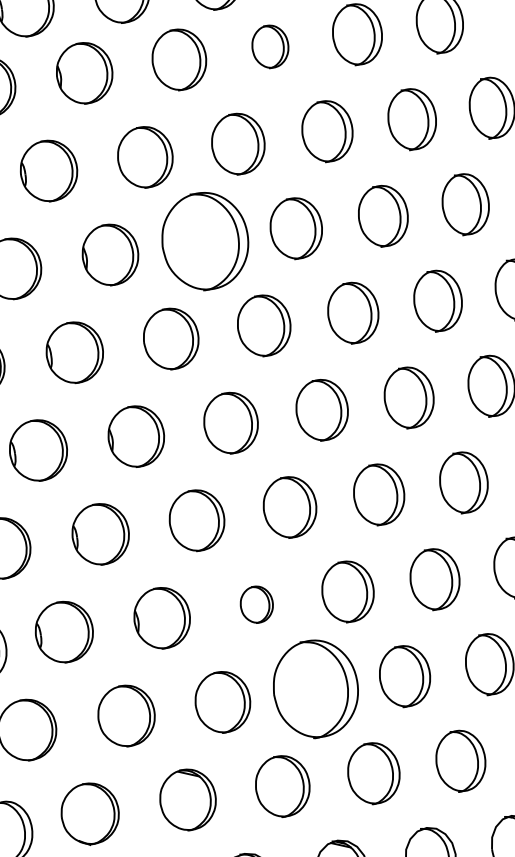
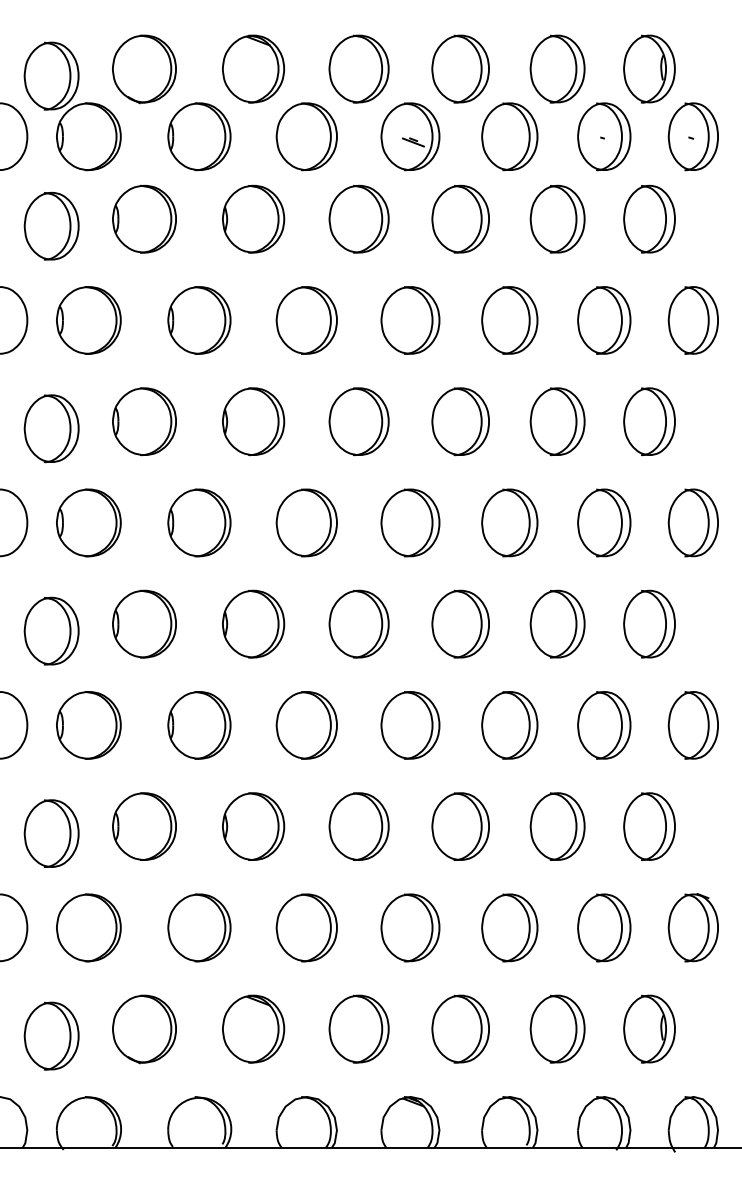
part: (270, 46) -> (460, 218), size x1.43
part: (204, 241) -> (358, 421), size x0.62
part: (256, 604) -> (358, 826), size x1.67
part: (315, 688) -> (410, 927), size x0.62

